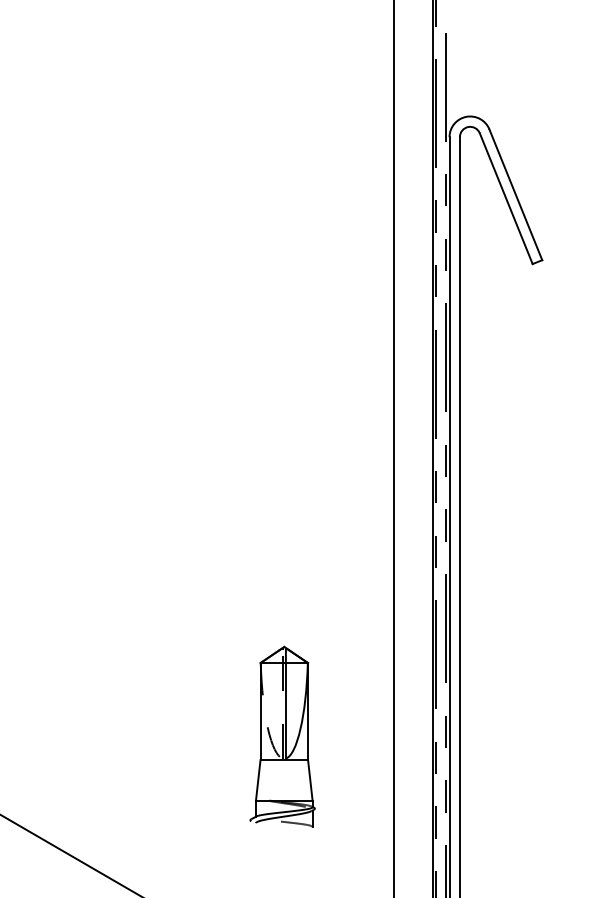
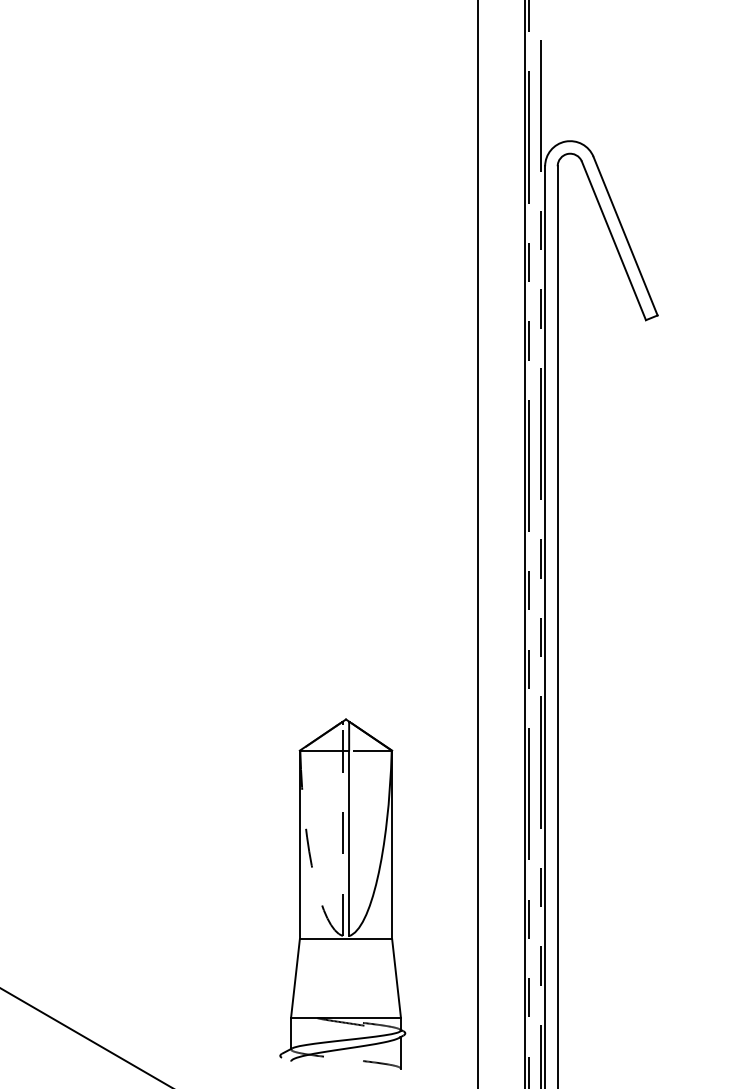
part: (282, 736) -> (342, 893), size x1.6

